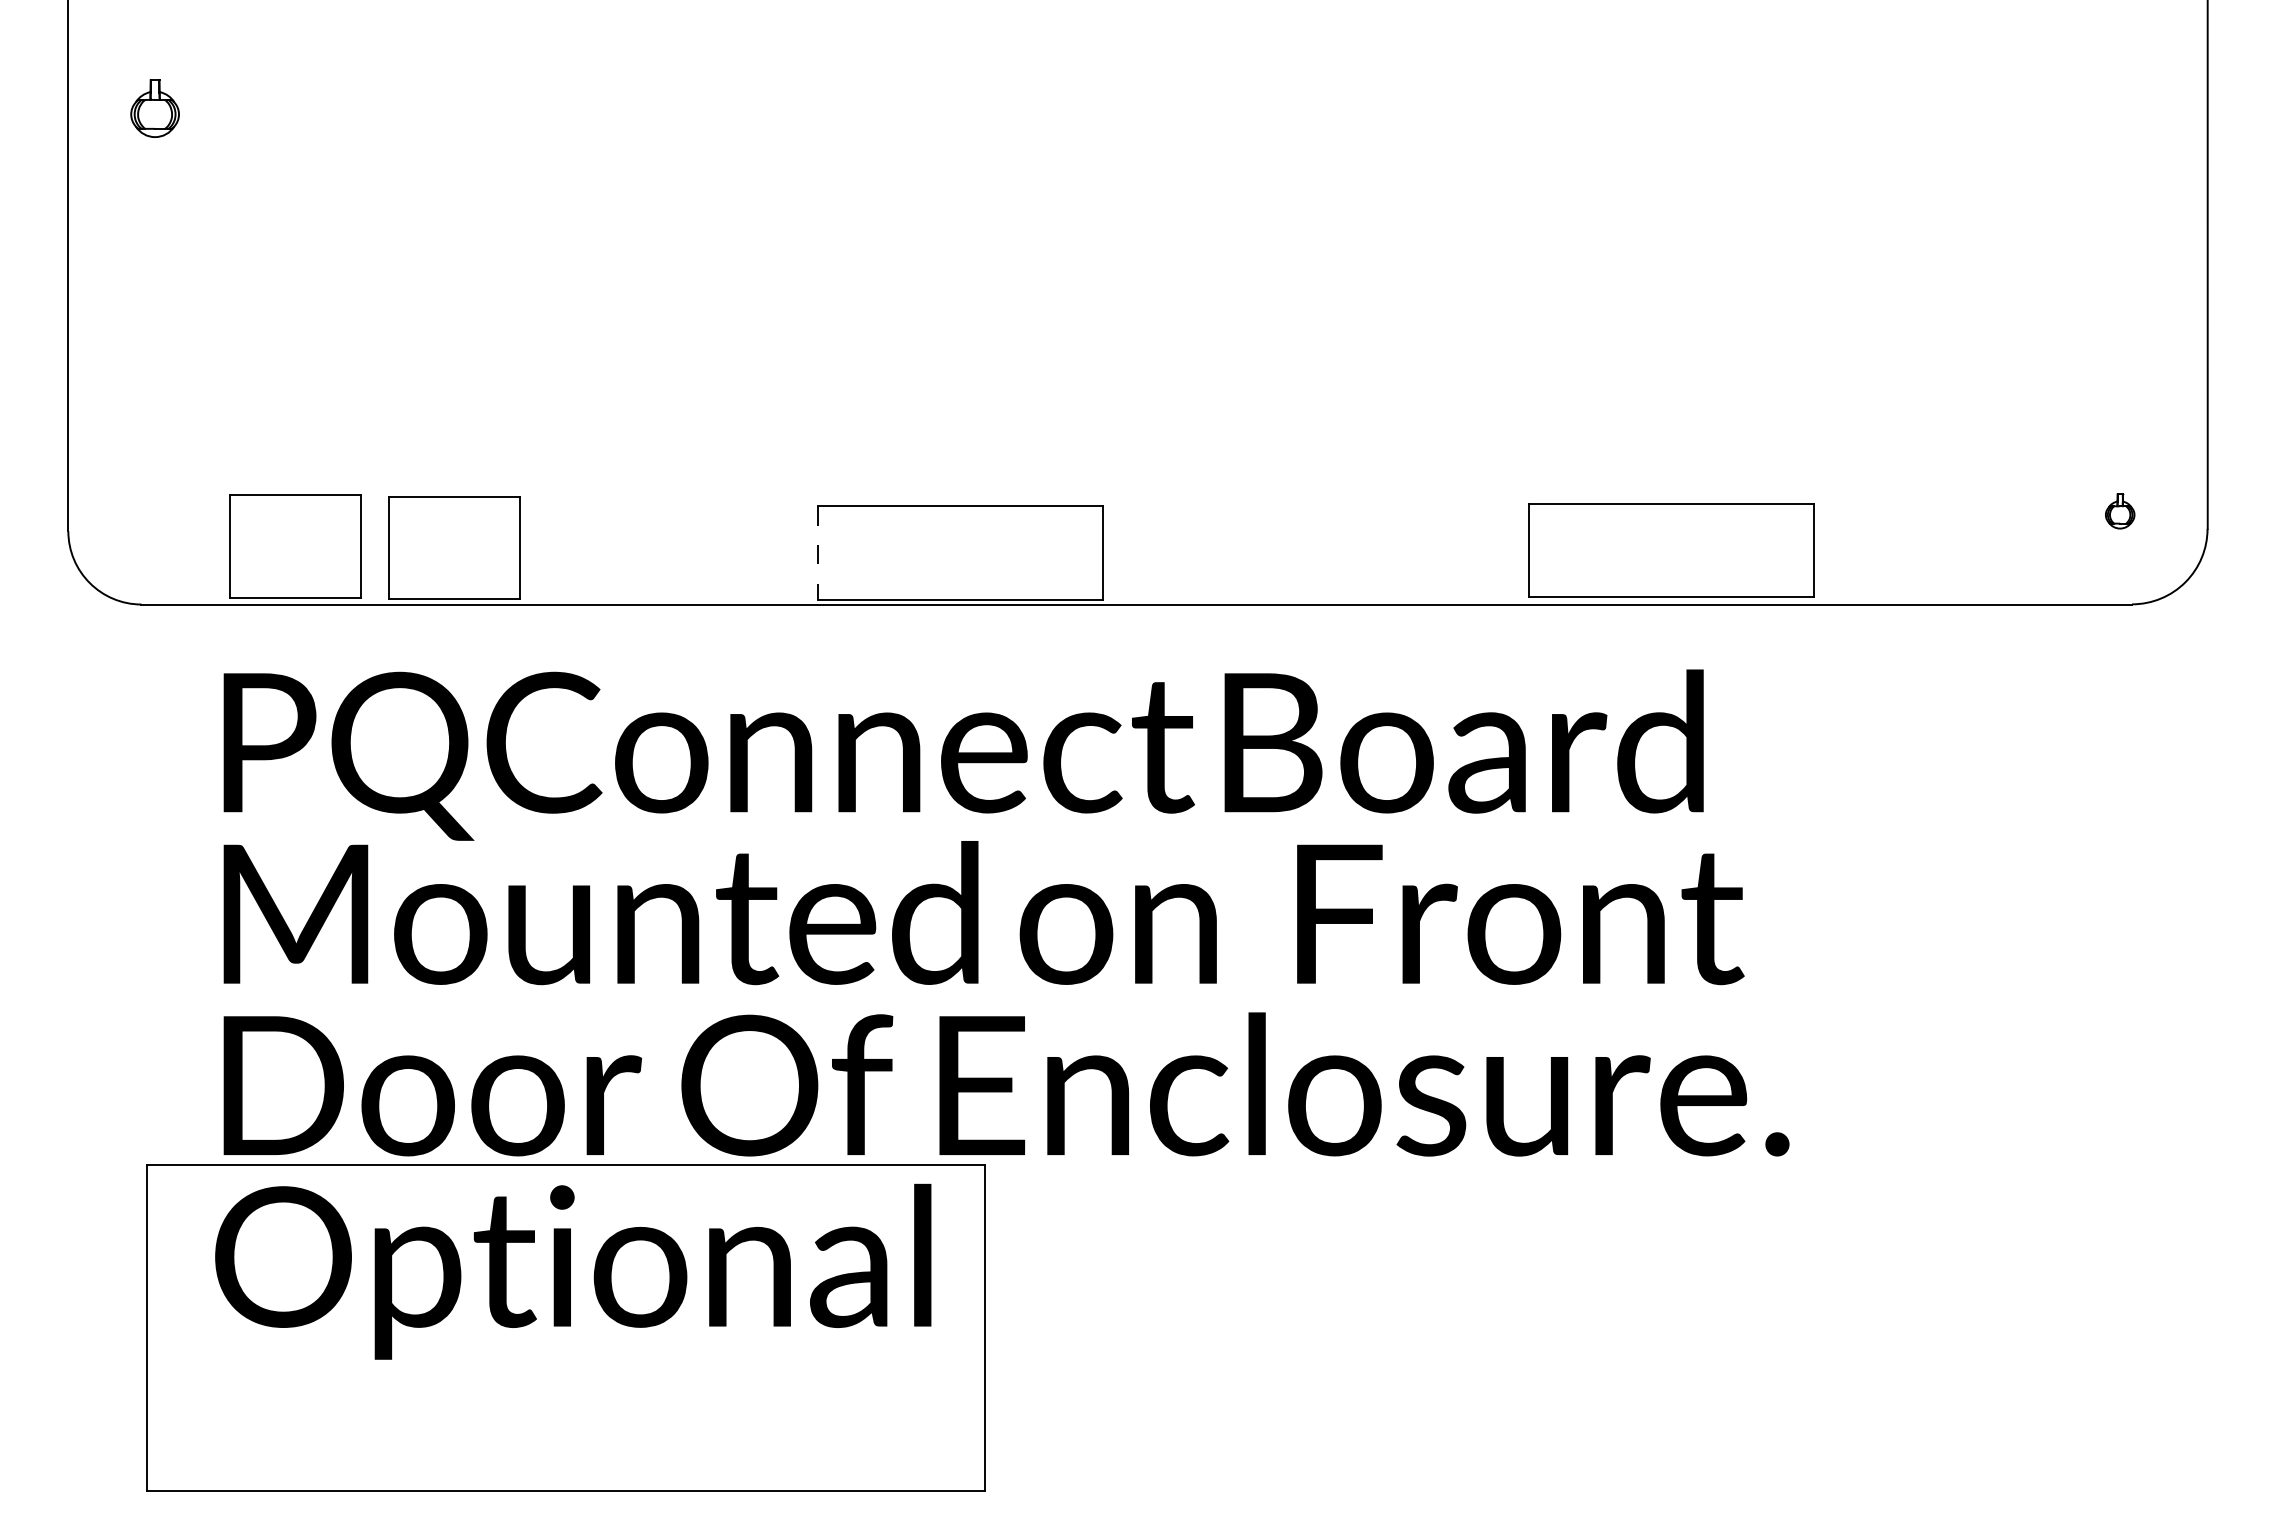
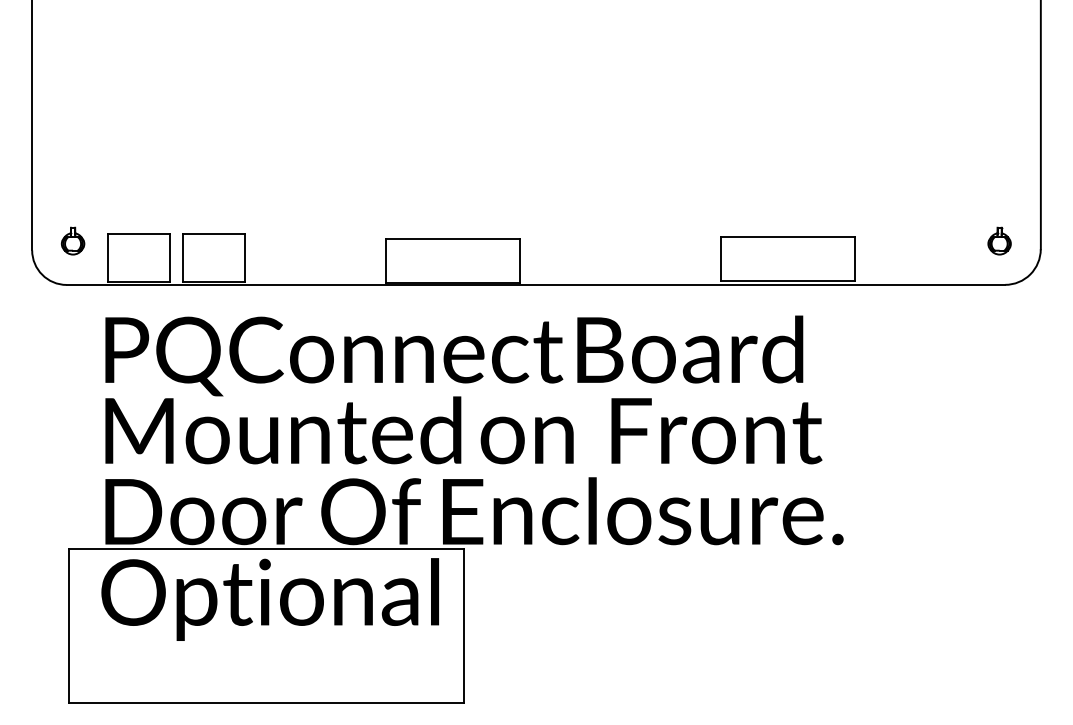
part: (155, 107) -> (73, 240), moved
part: (2120, 510) -> (999, 240), size x1.67
line: (817, 552) -> (385, 260), dashed -> solid

